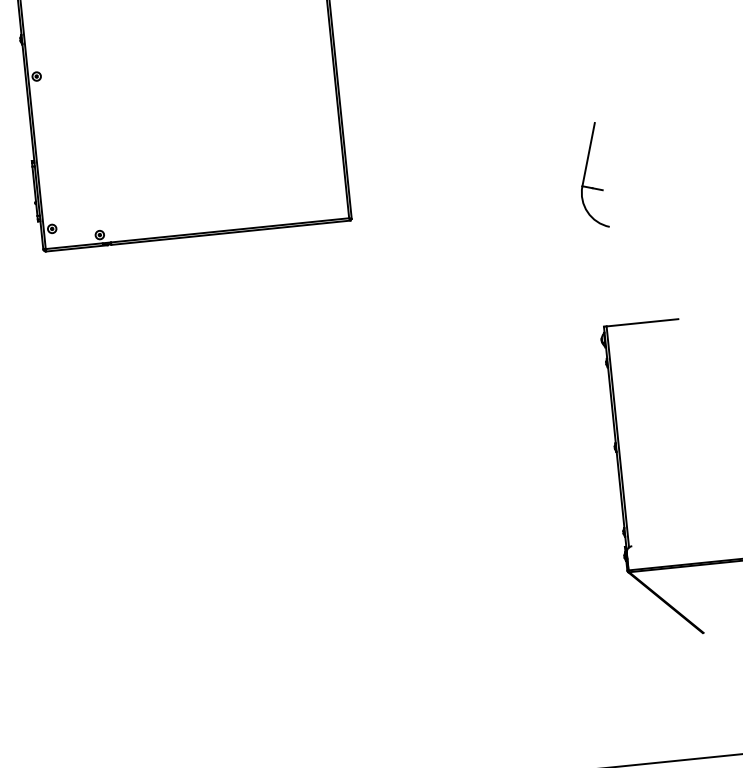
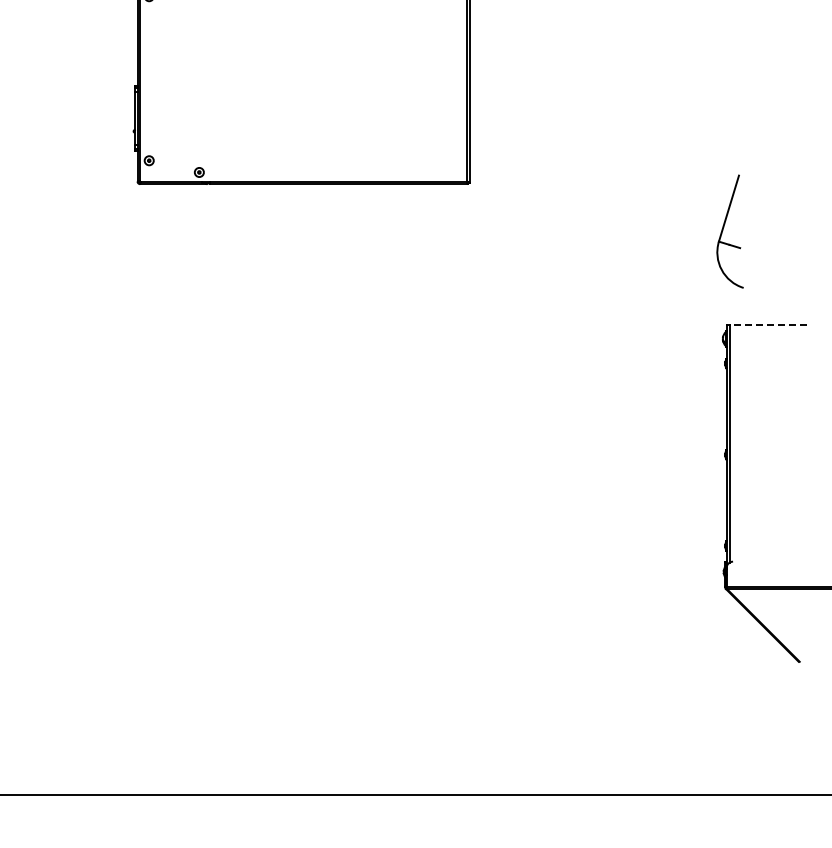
part: (585, 175) -> (723, 230), moved
line: (642, 322) -> (768, 324), solid -> dashed

